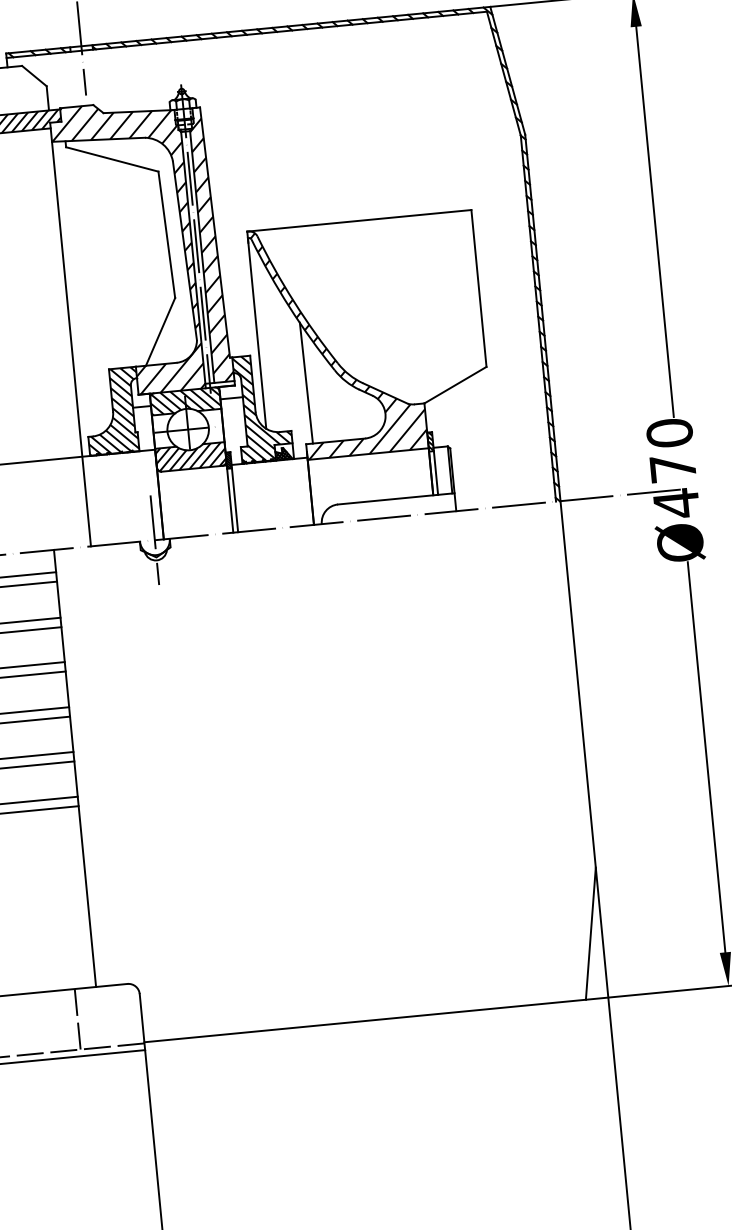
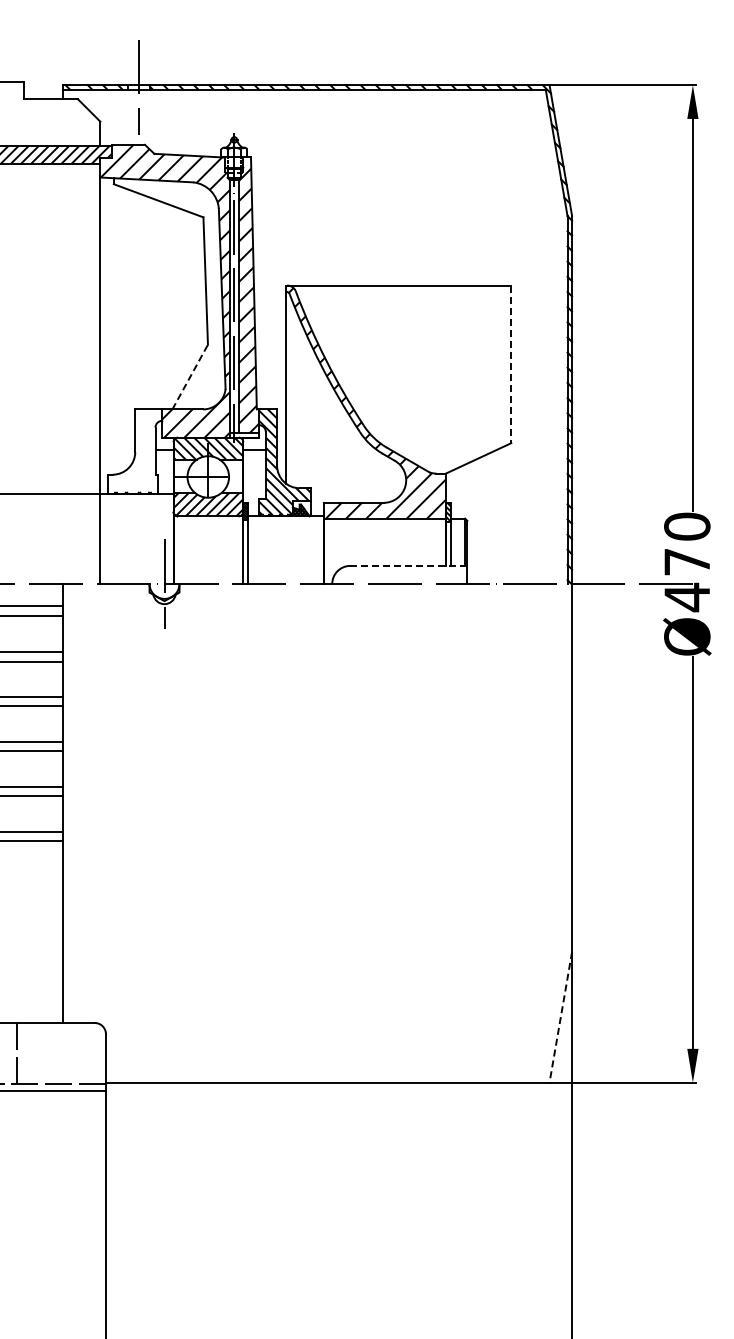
line: (479, 288) -> (511, 364), solid -> dashed
line: (160, 332) -> (190, 377), solid -> dashed
line: (306, 382) -> (330, 441), removed
hatch: (113, 411) -> (135, 451), removed
line: (395, 498) -> (408, 565), solid -> dashed
line: (590, 933) -> (560, 1017), solid -> dashed
line: (77, 1018) -> (16, 1052), moved

